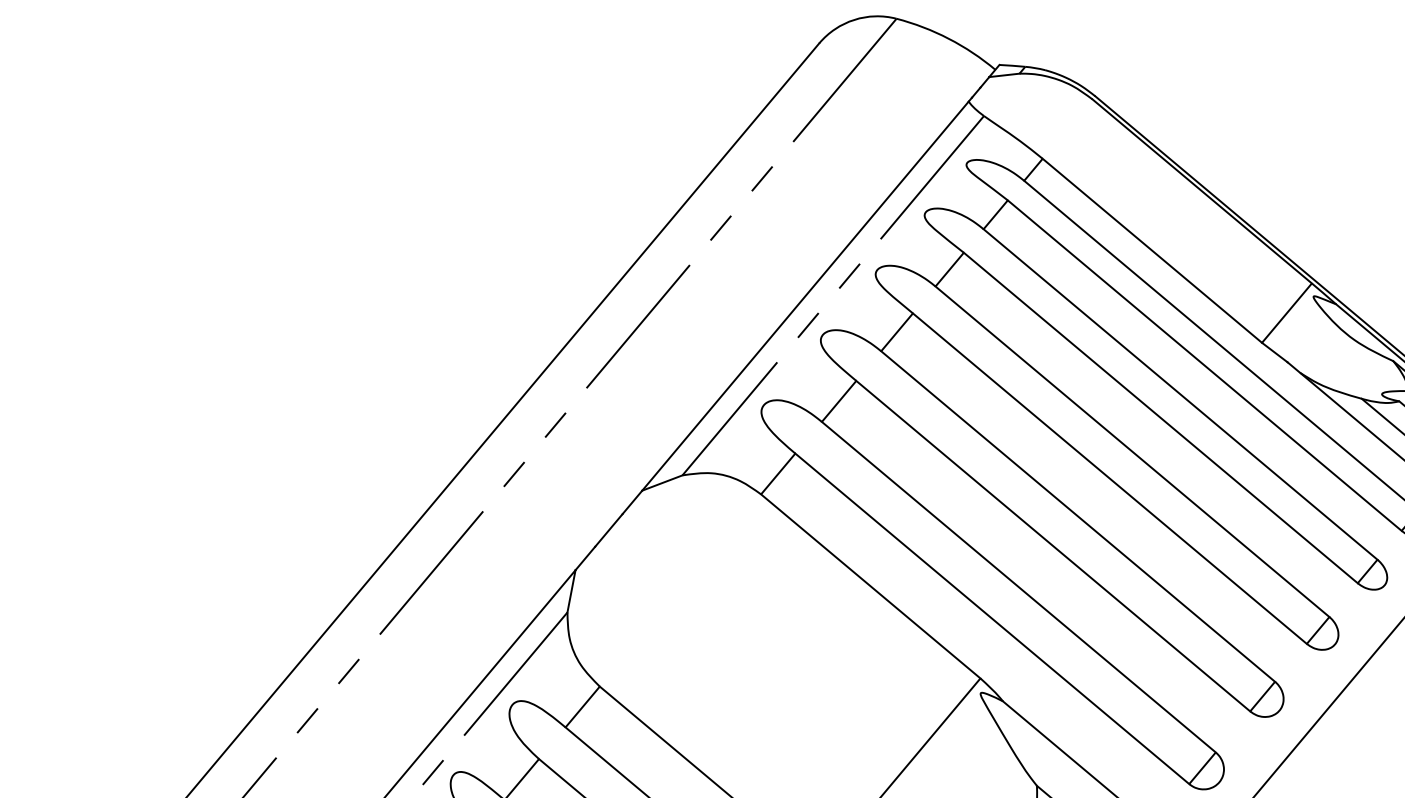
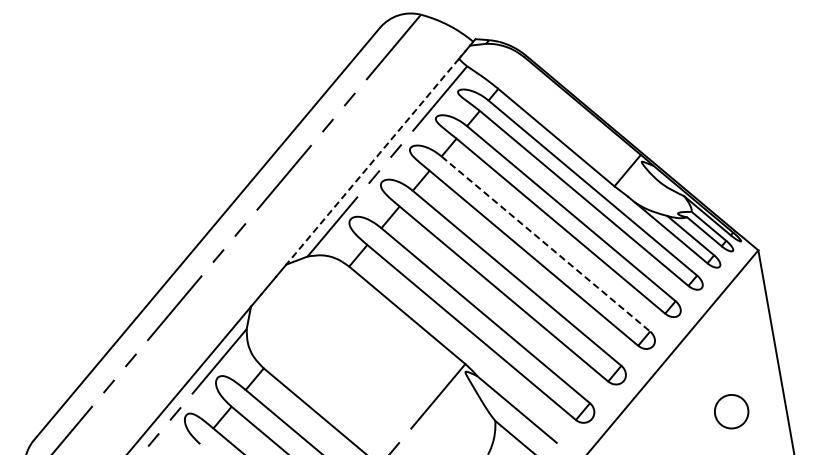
line: (805, 297) -> (372, 162), solid -> dashed
line: (1133, 452) -> (546, 244), solid -> dashed

